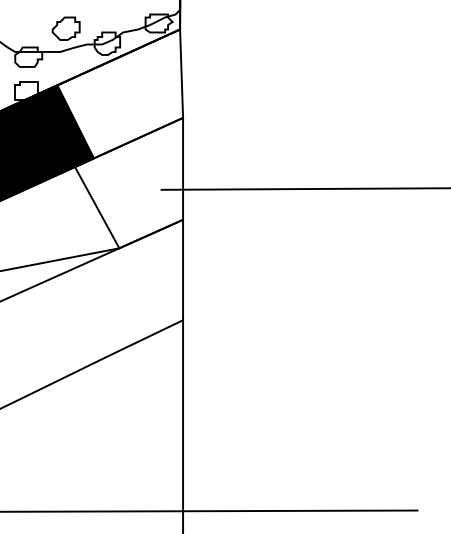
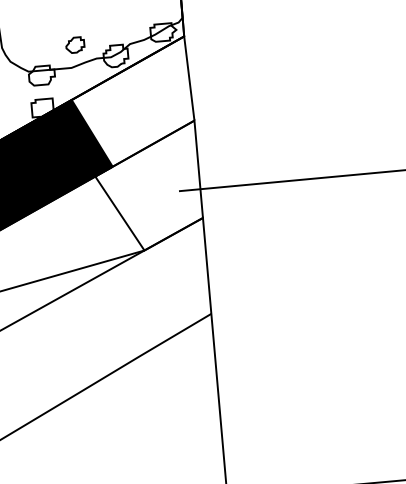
part: (65, 28) -> (74, 45), size x0.7

